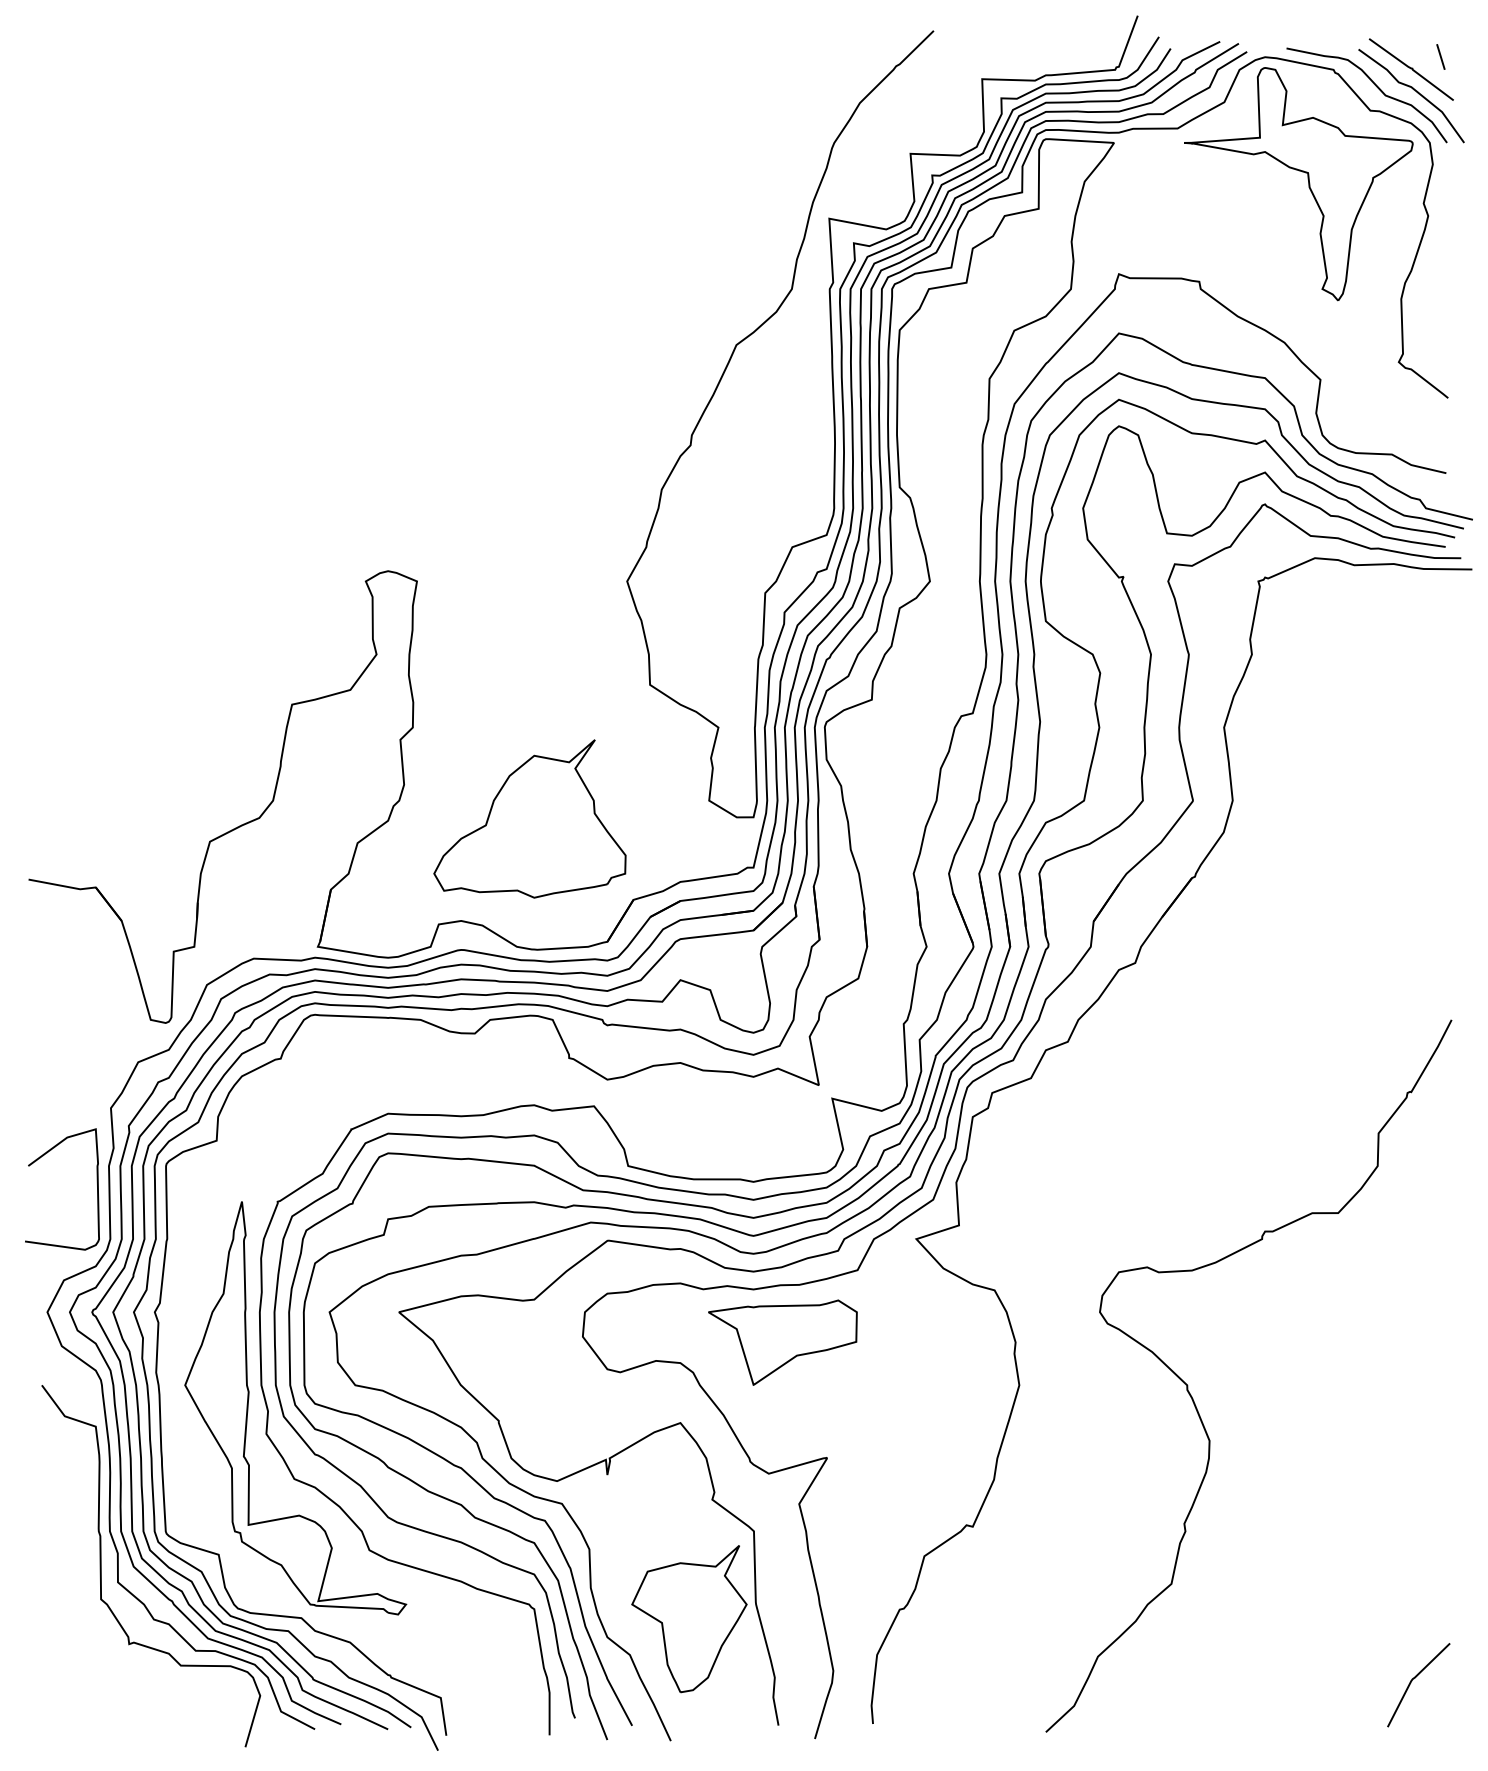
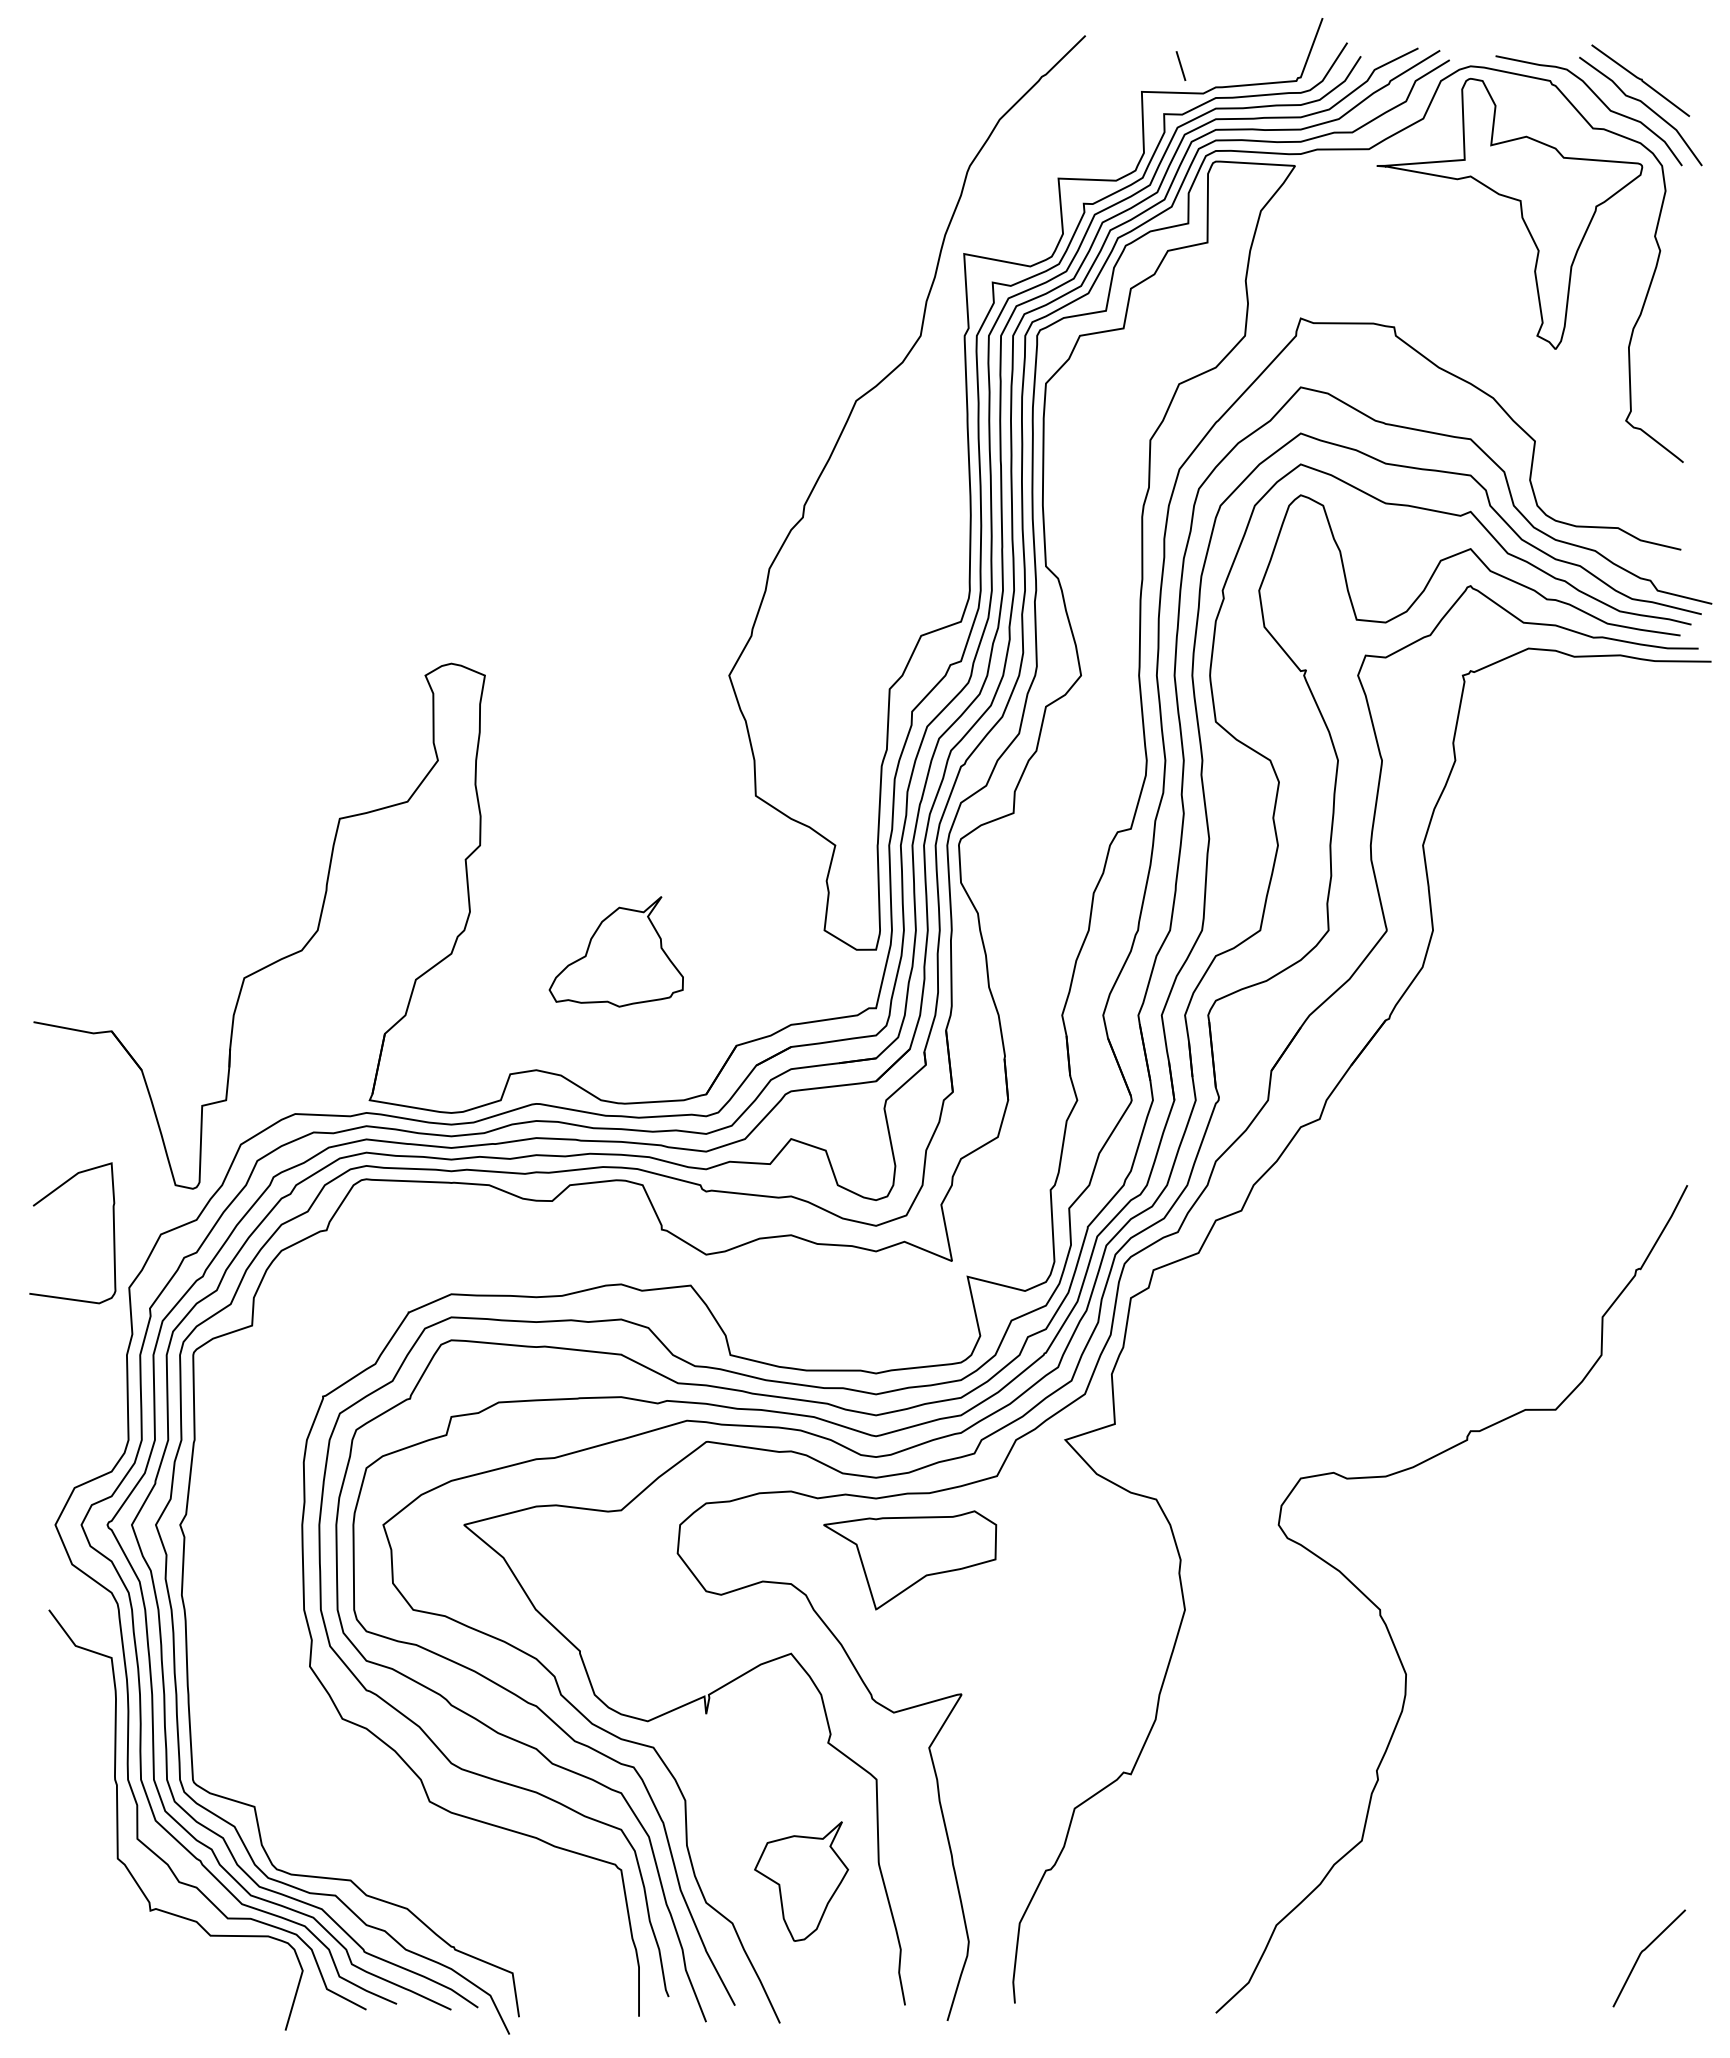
line: (1440, 56) -> (1180, 65), moved
part: (530, 818) -> (616, 951), size x0.6
curve: (97, 1189) -> (113, 1233), moved
part: (248, 1405) -> (289, 1633), removed
part: (689, 1618) -> (801, 1881), size x0.7

